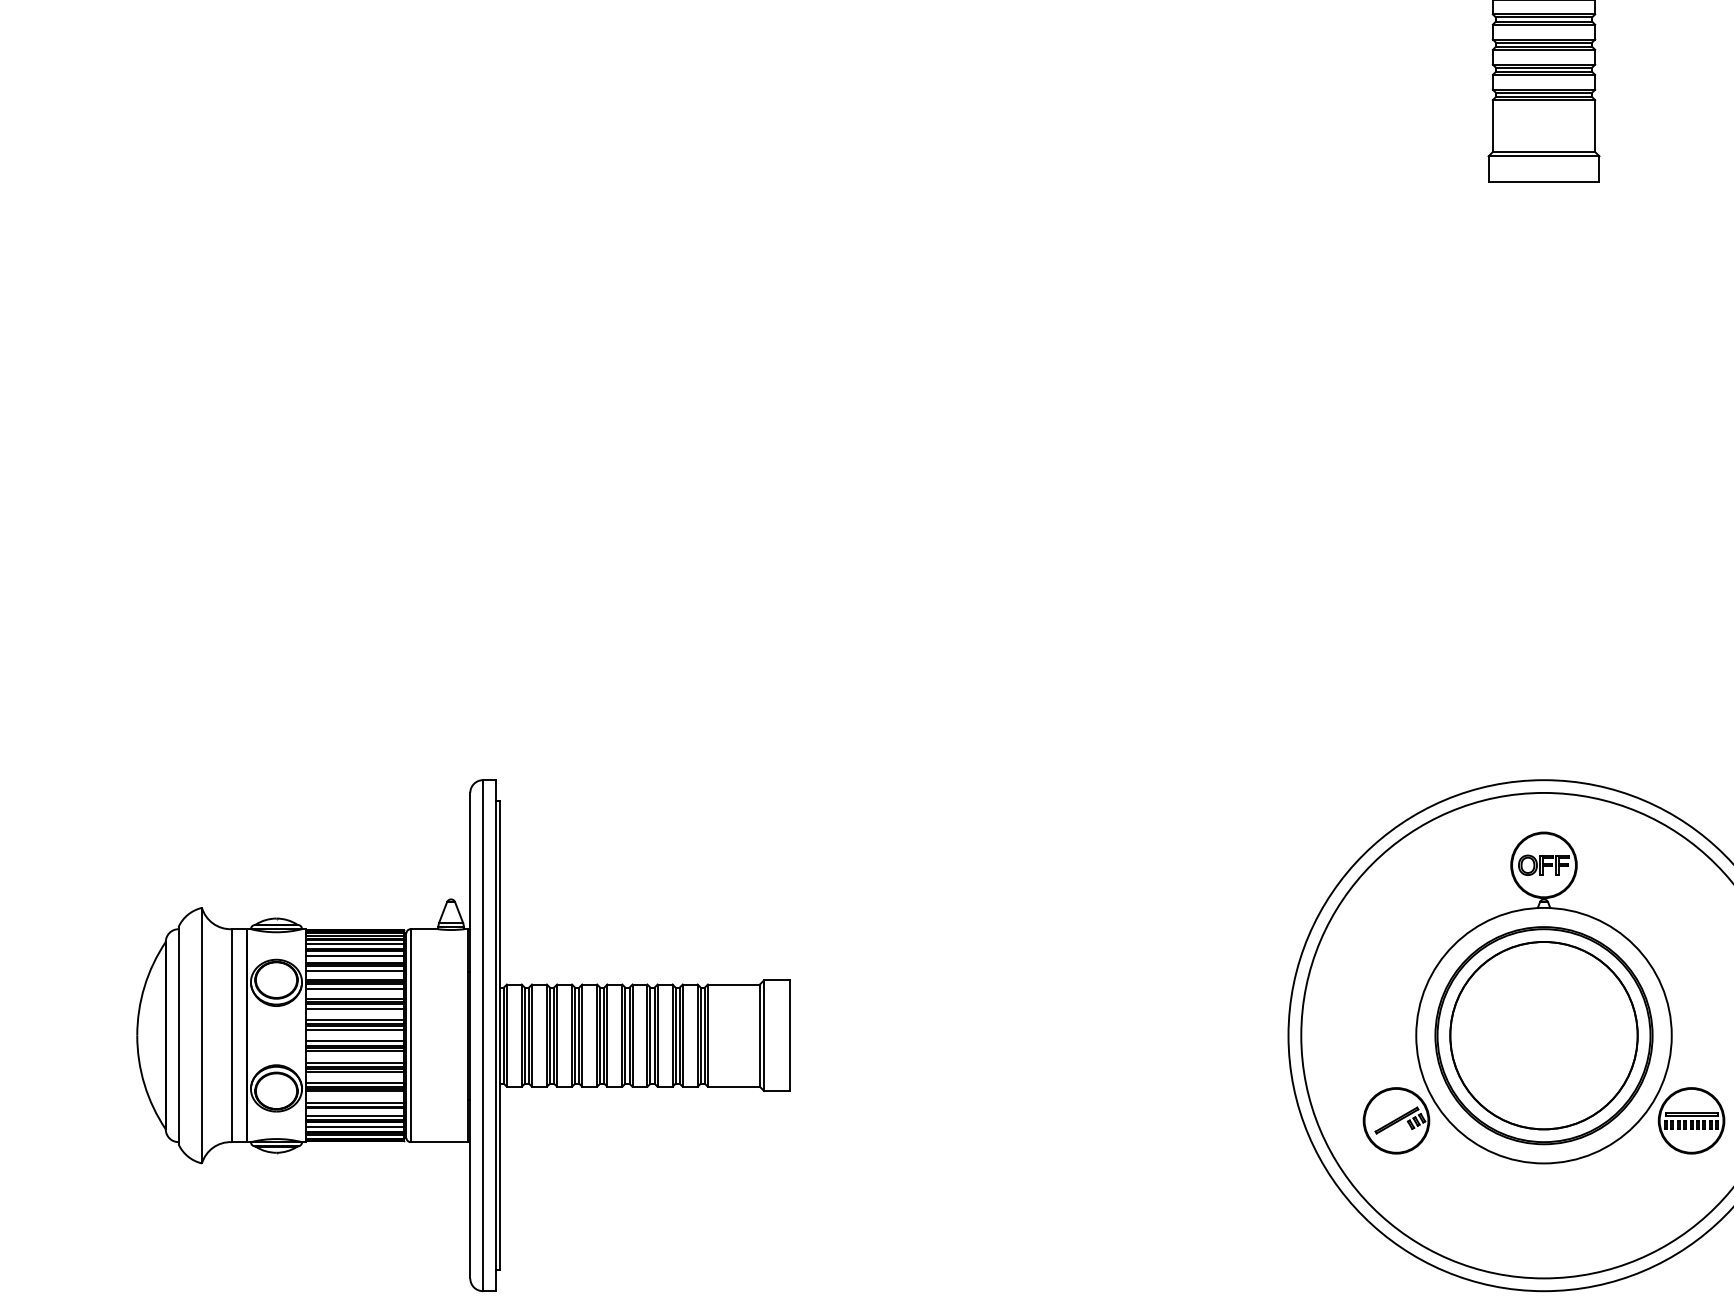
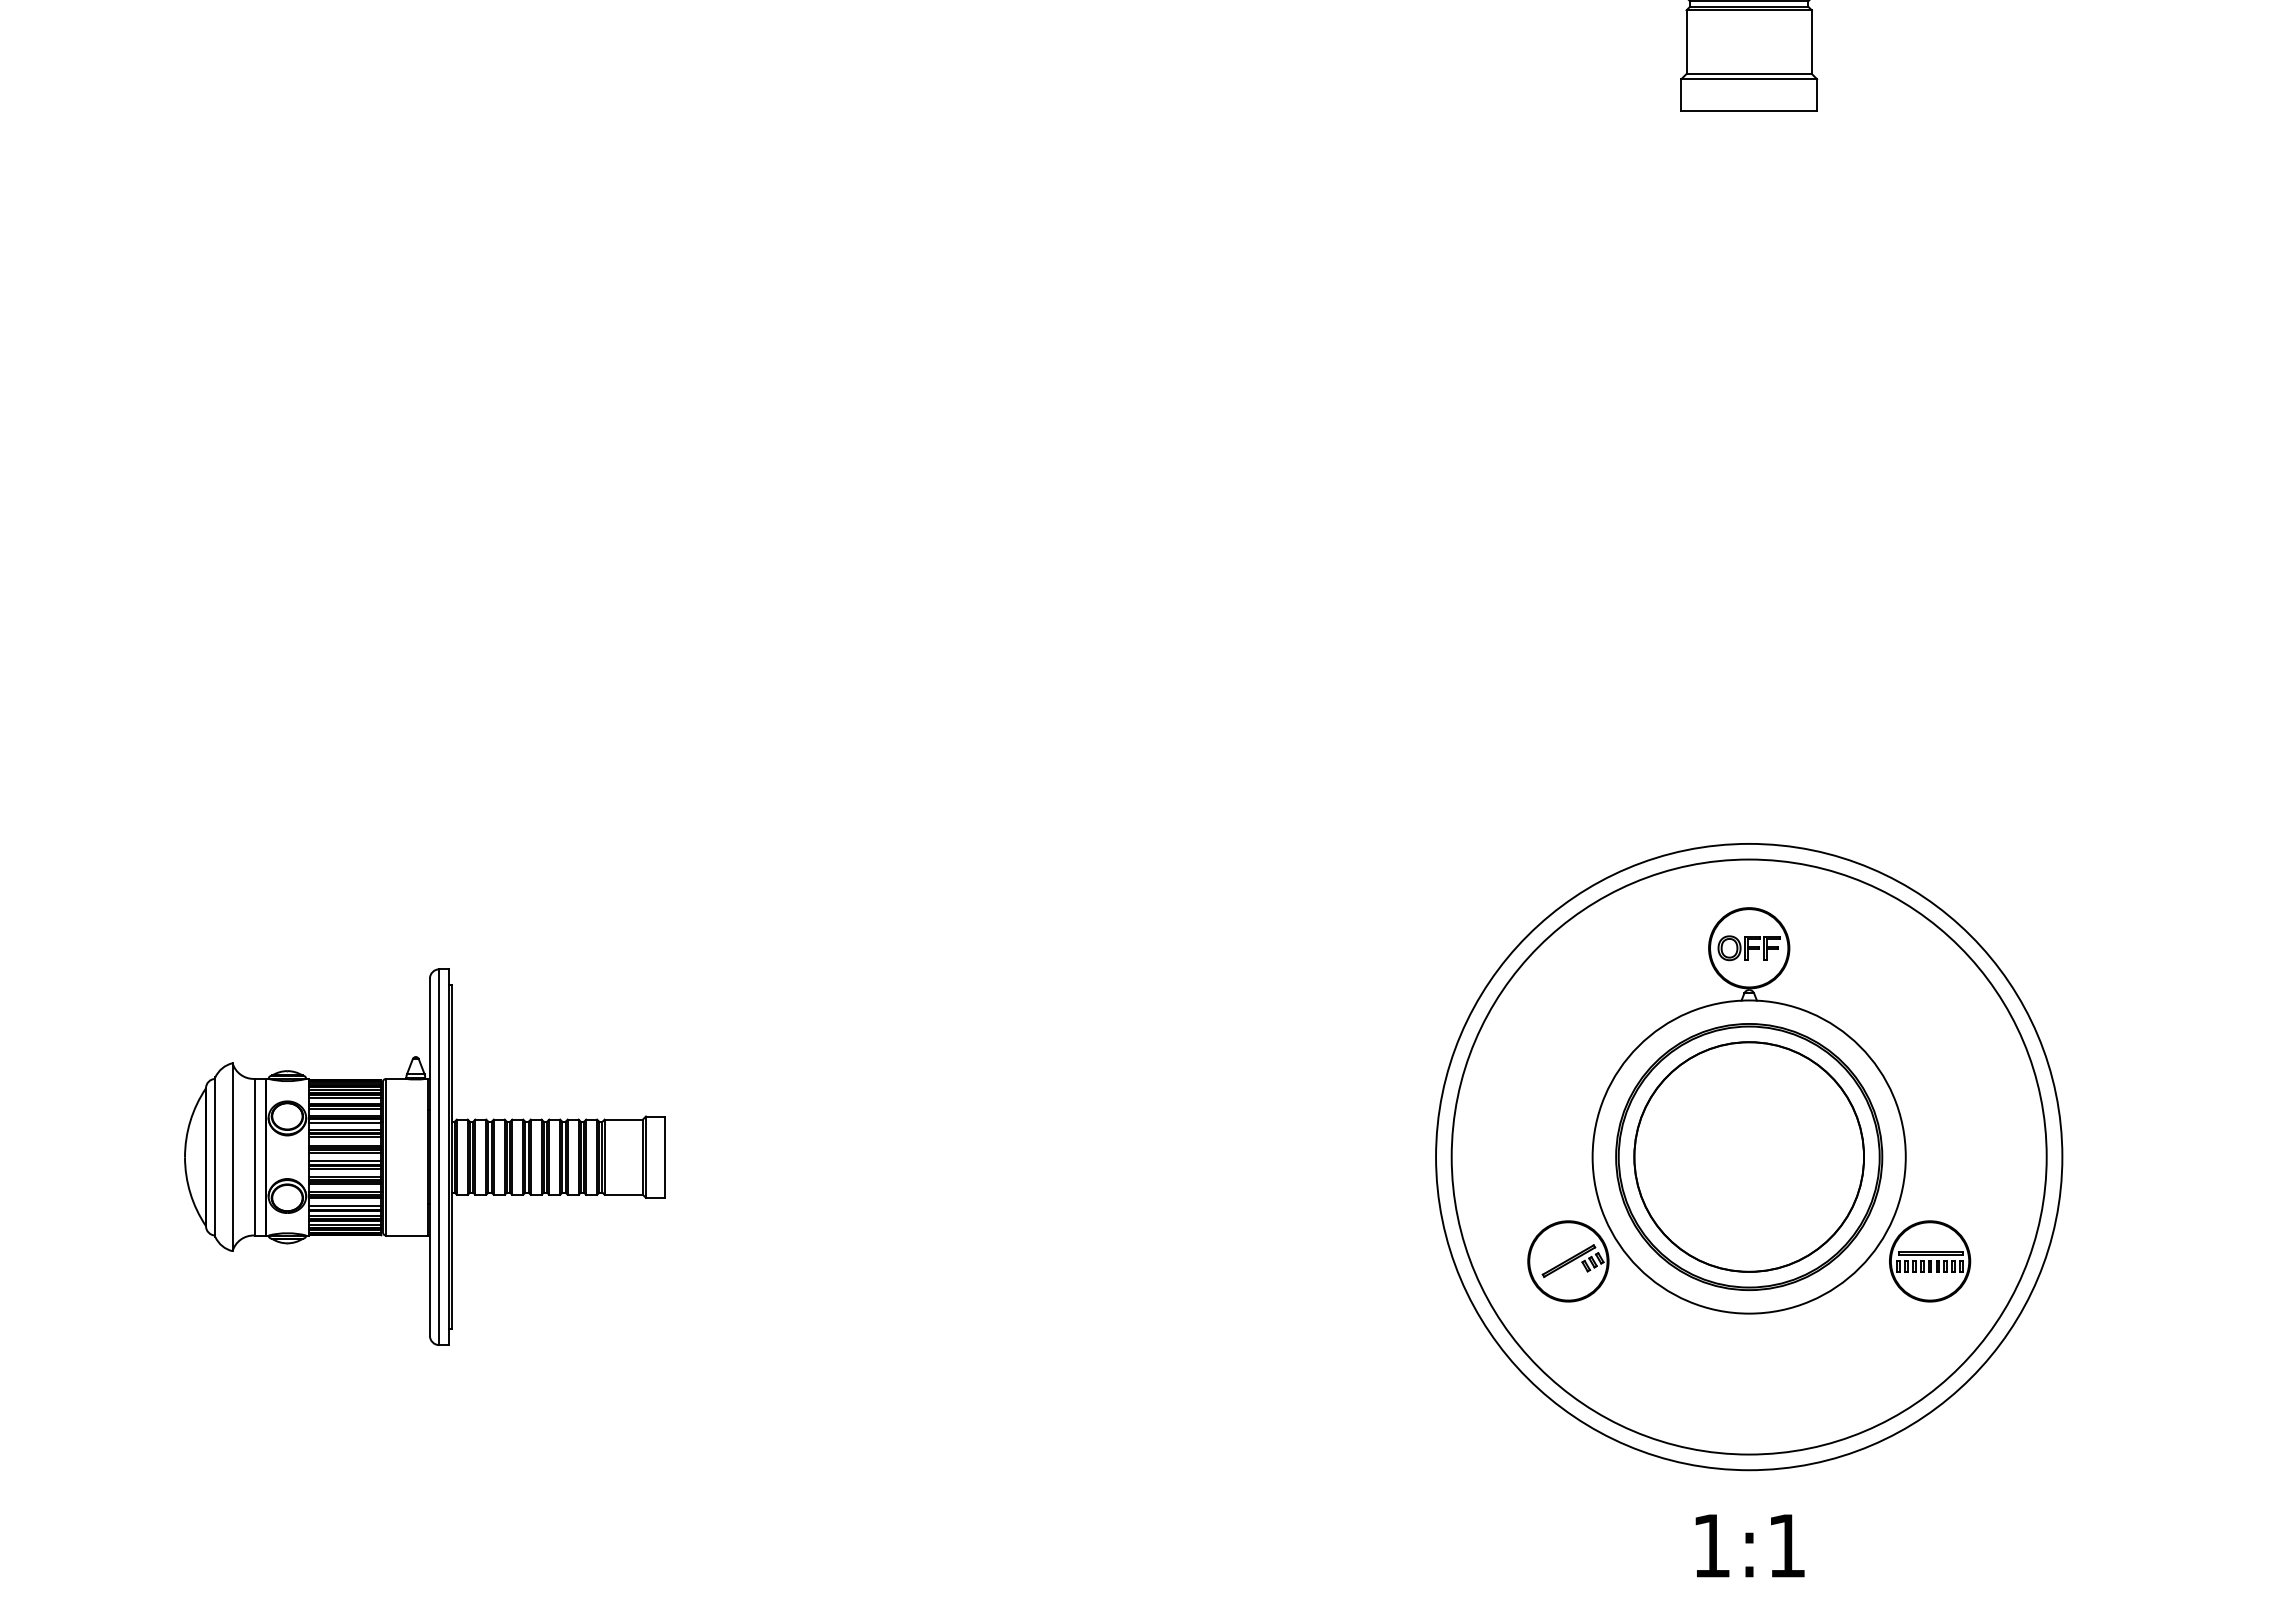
part: (463, 1036) -> (424, 1157), size x0.6

